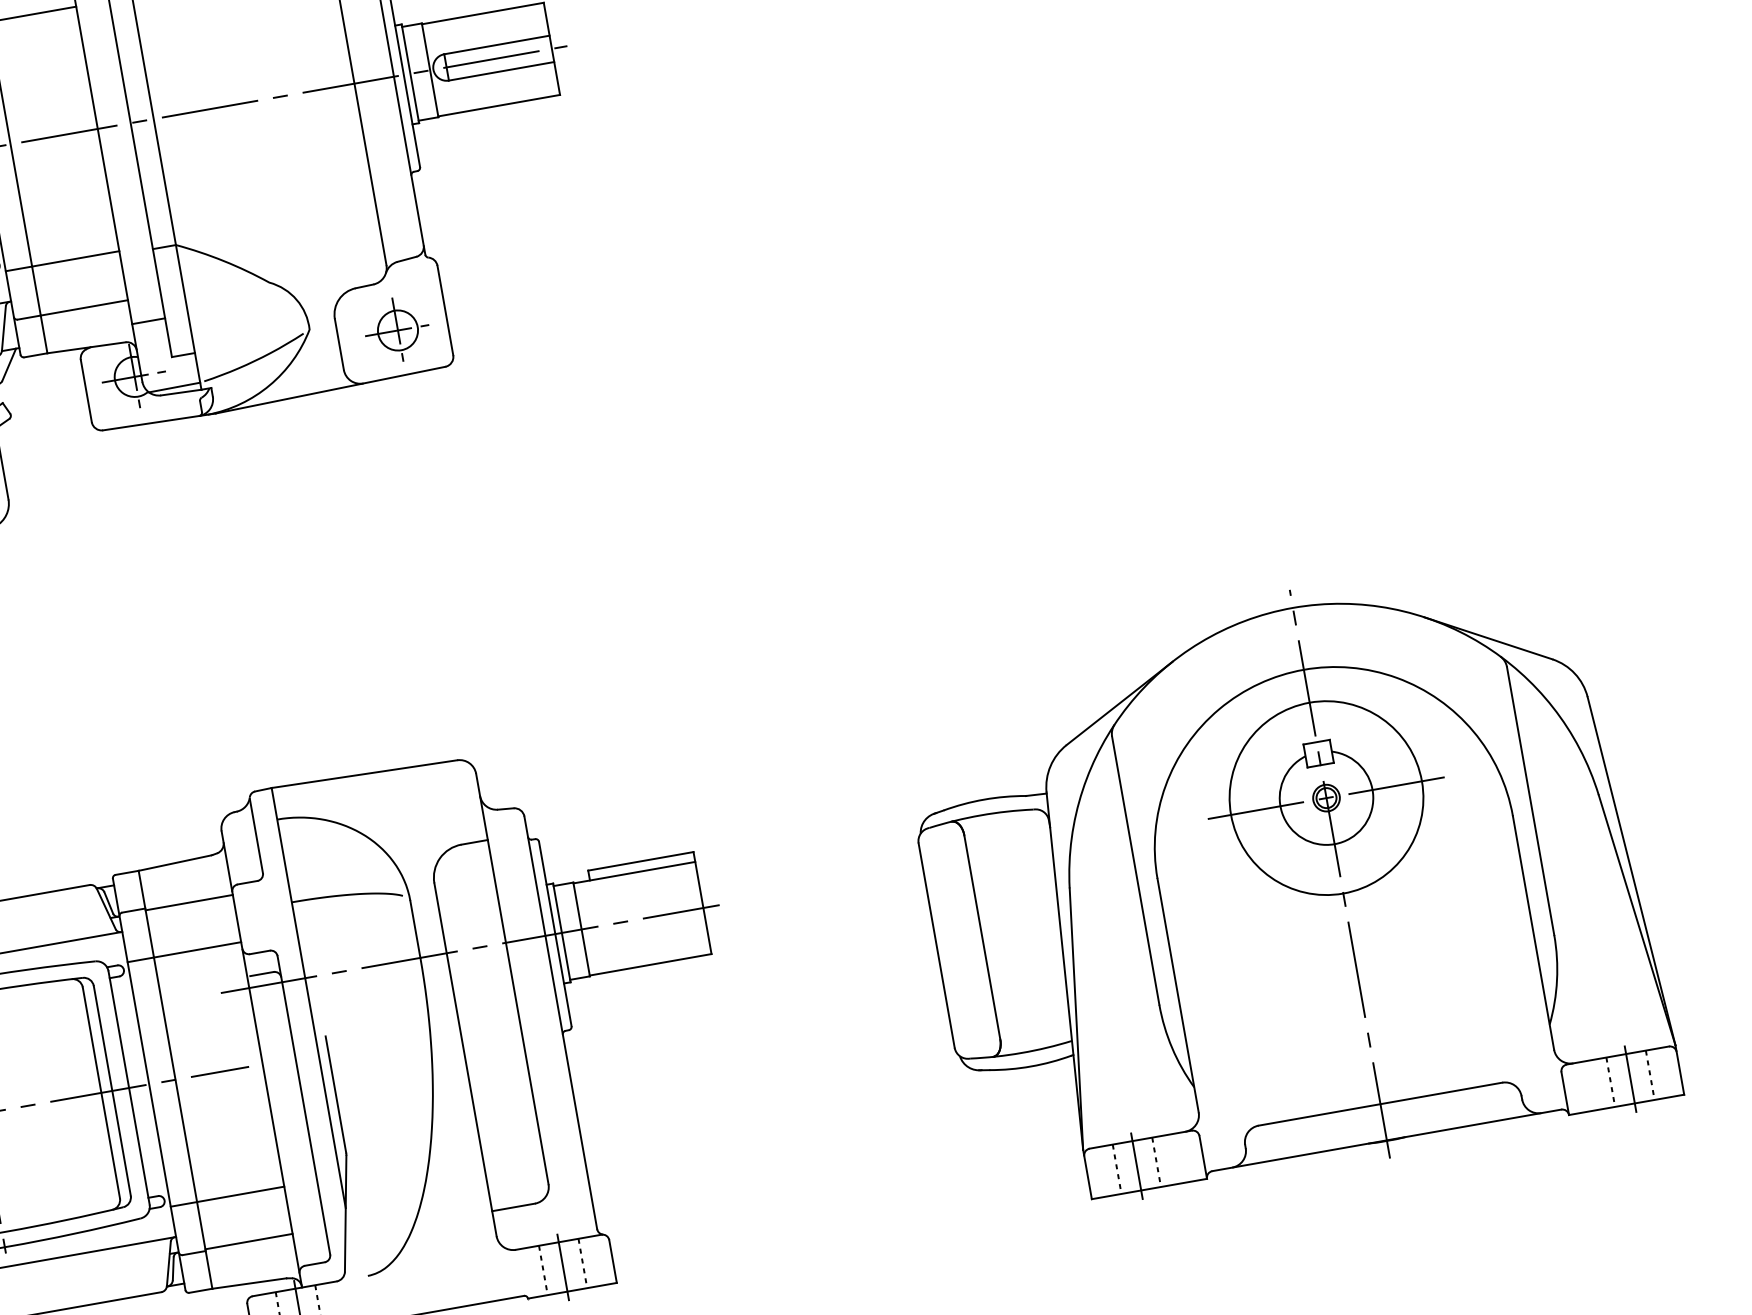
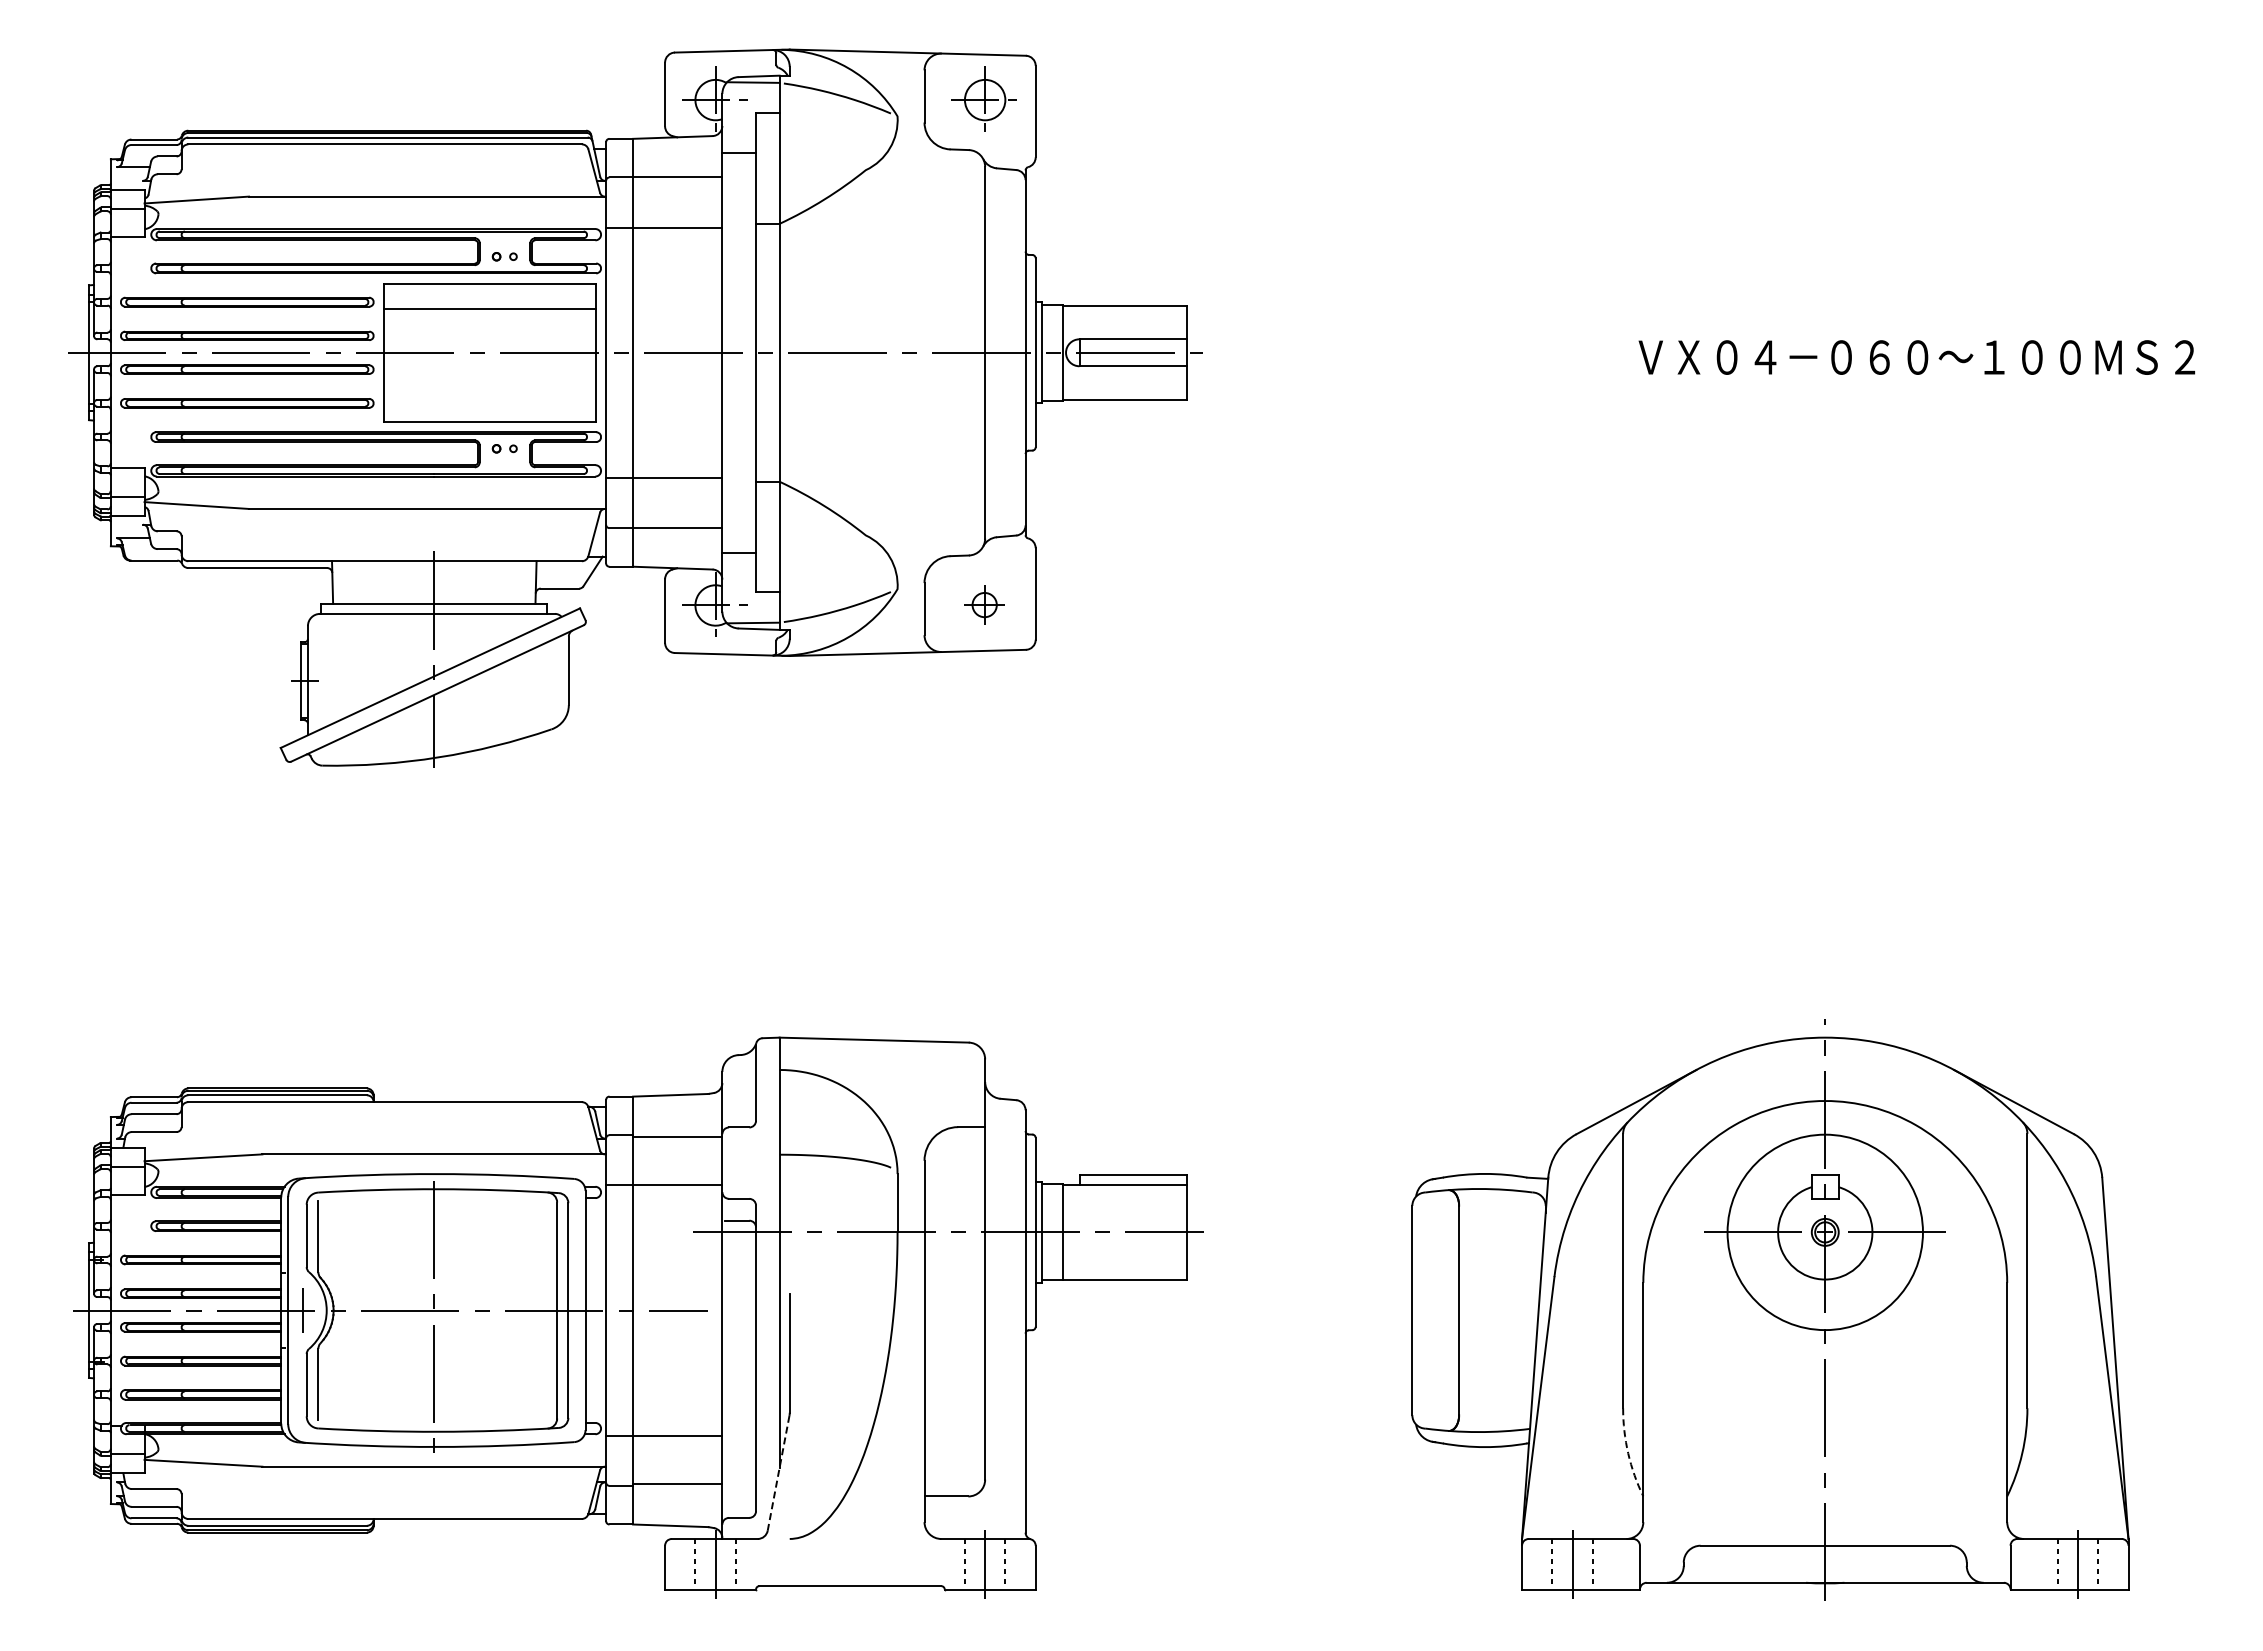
part: (396, 329) -> (983, 604), size x0.6
arc: (1172, 1047) -> (1628, 1453), solid -> dashed
line: (345, 1213) -> (778, 1473), solid -> dashed

